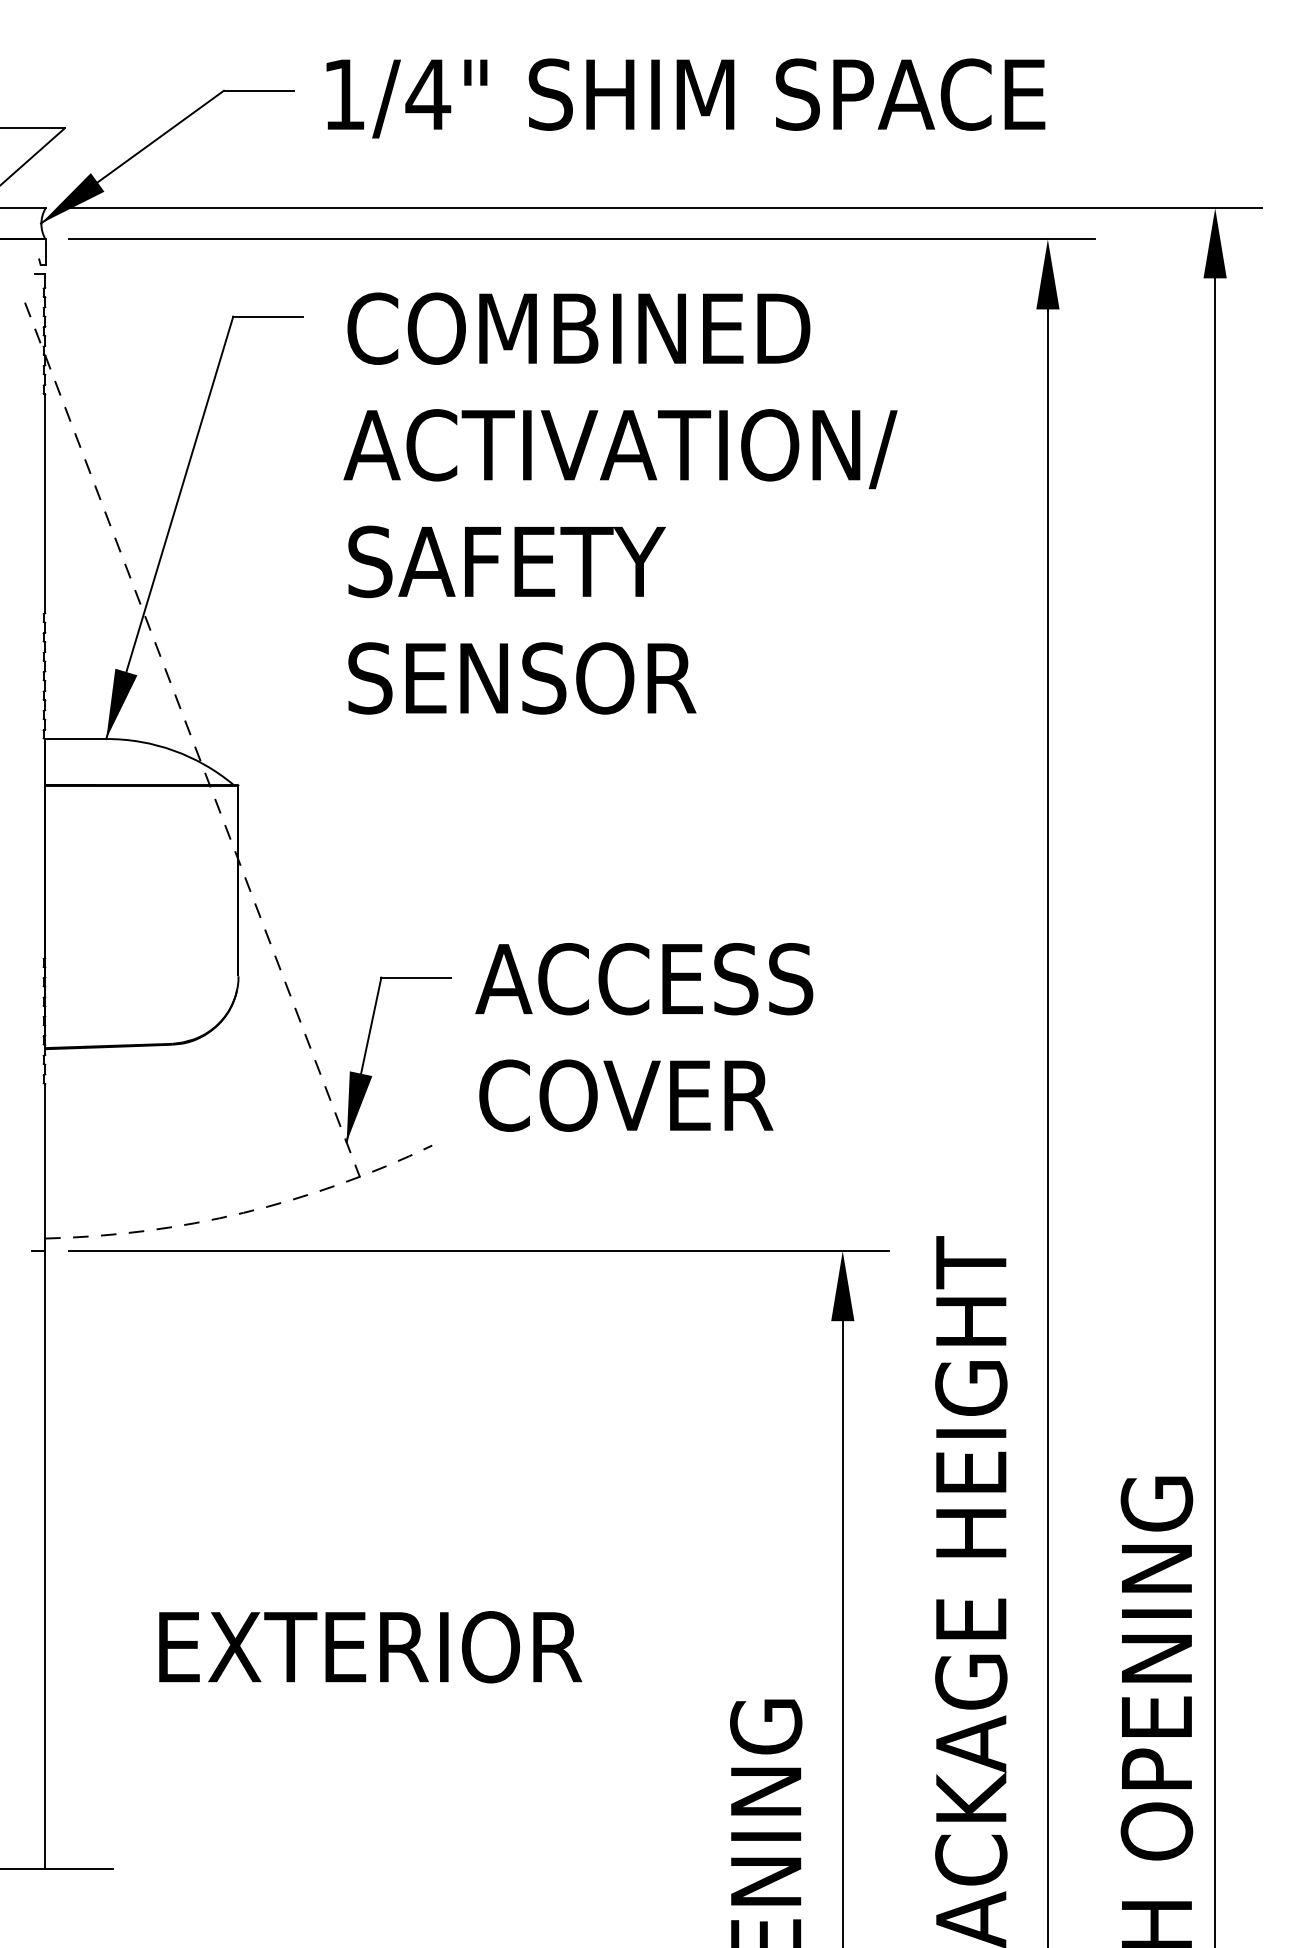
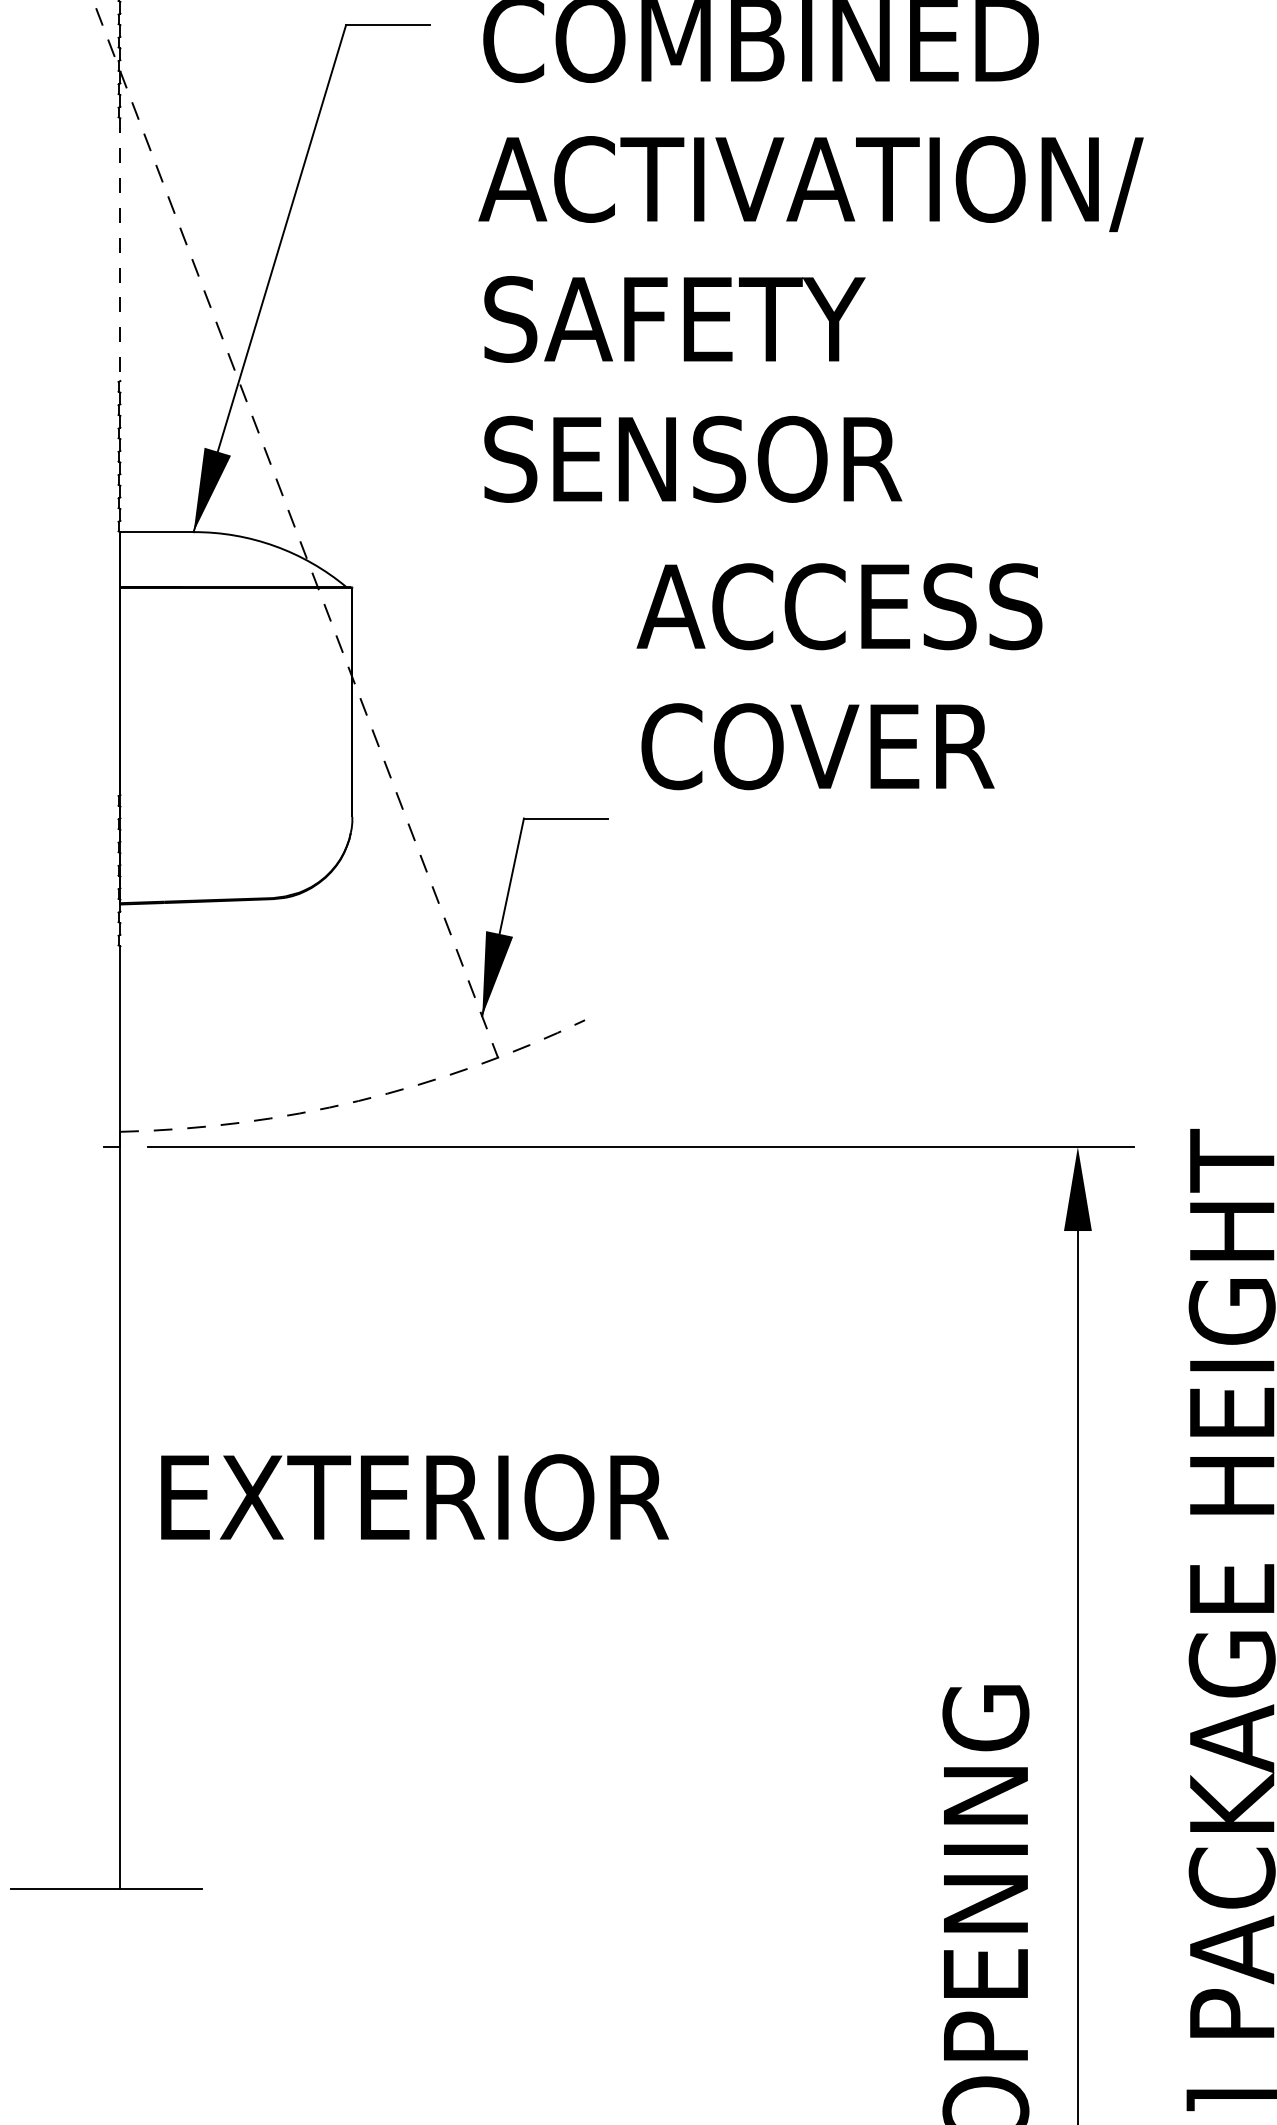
line: (45, 504) -> (120, 250), solid -> dashed
text: (644, 1037) -> (839, 676), moved
text: (370, 1647) -> (414, 1497), moved

